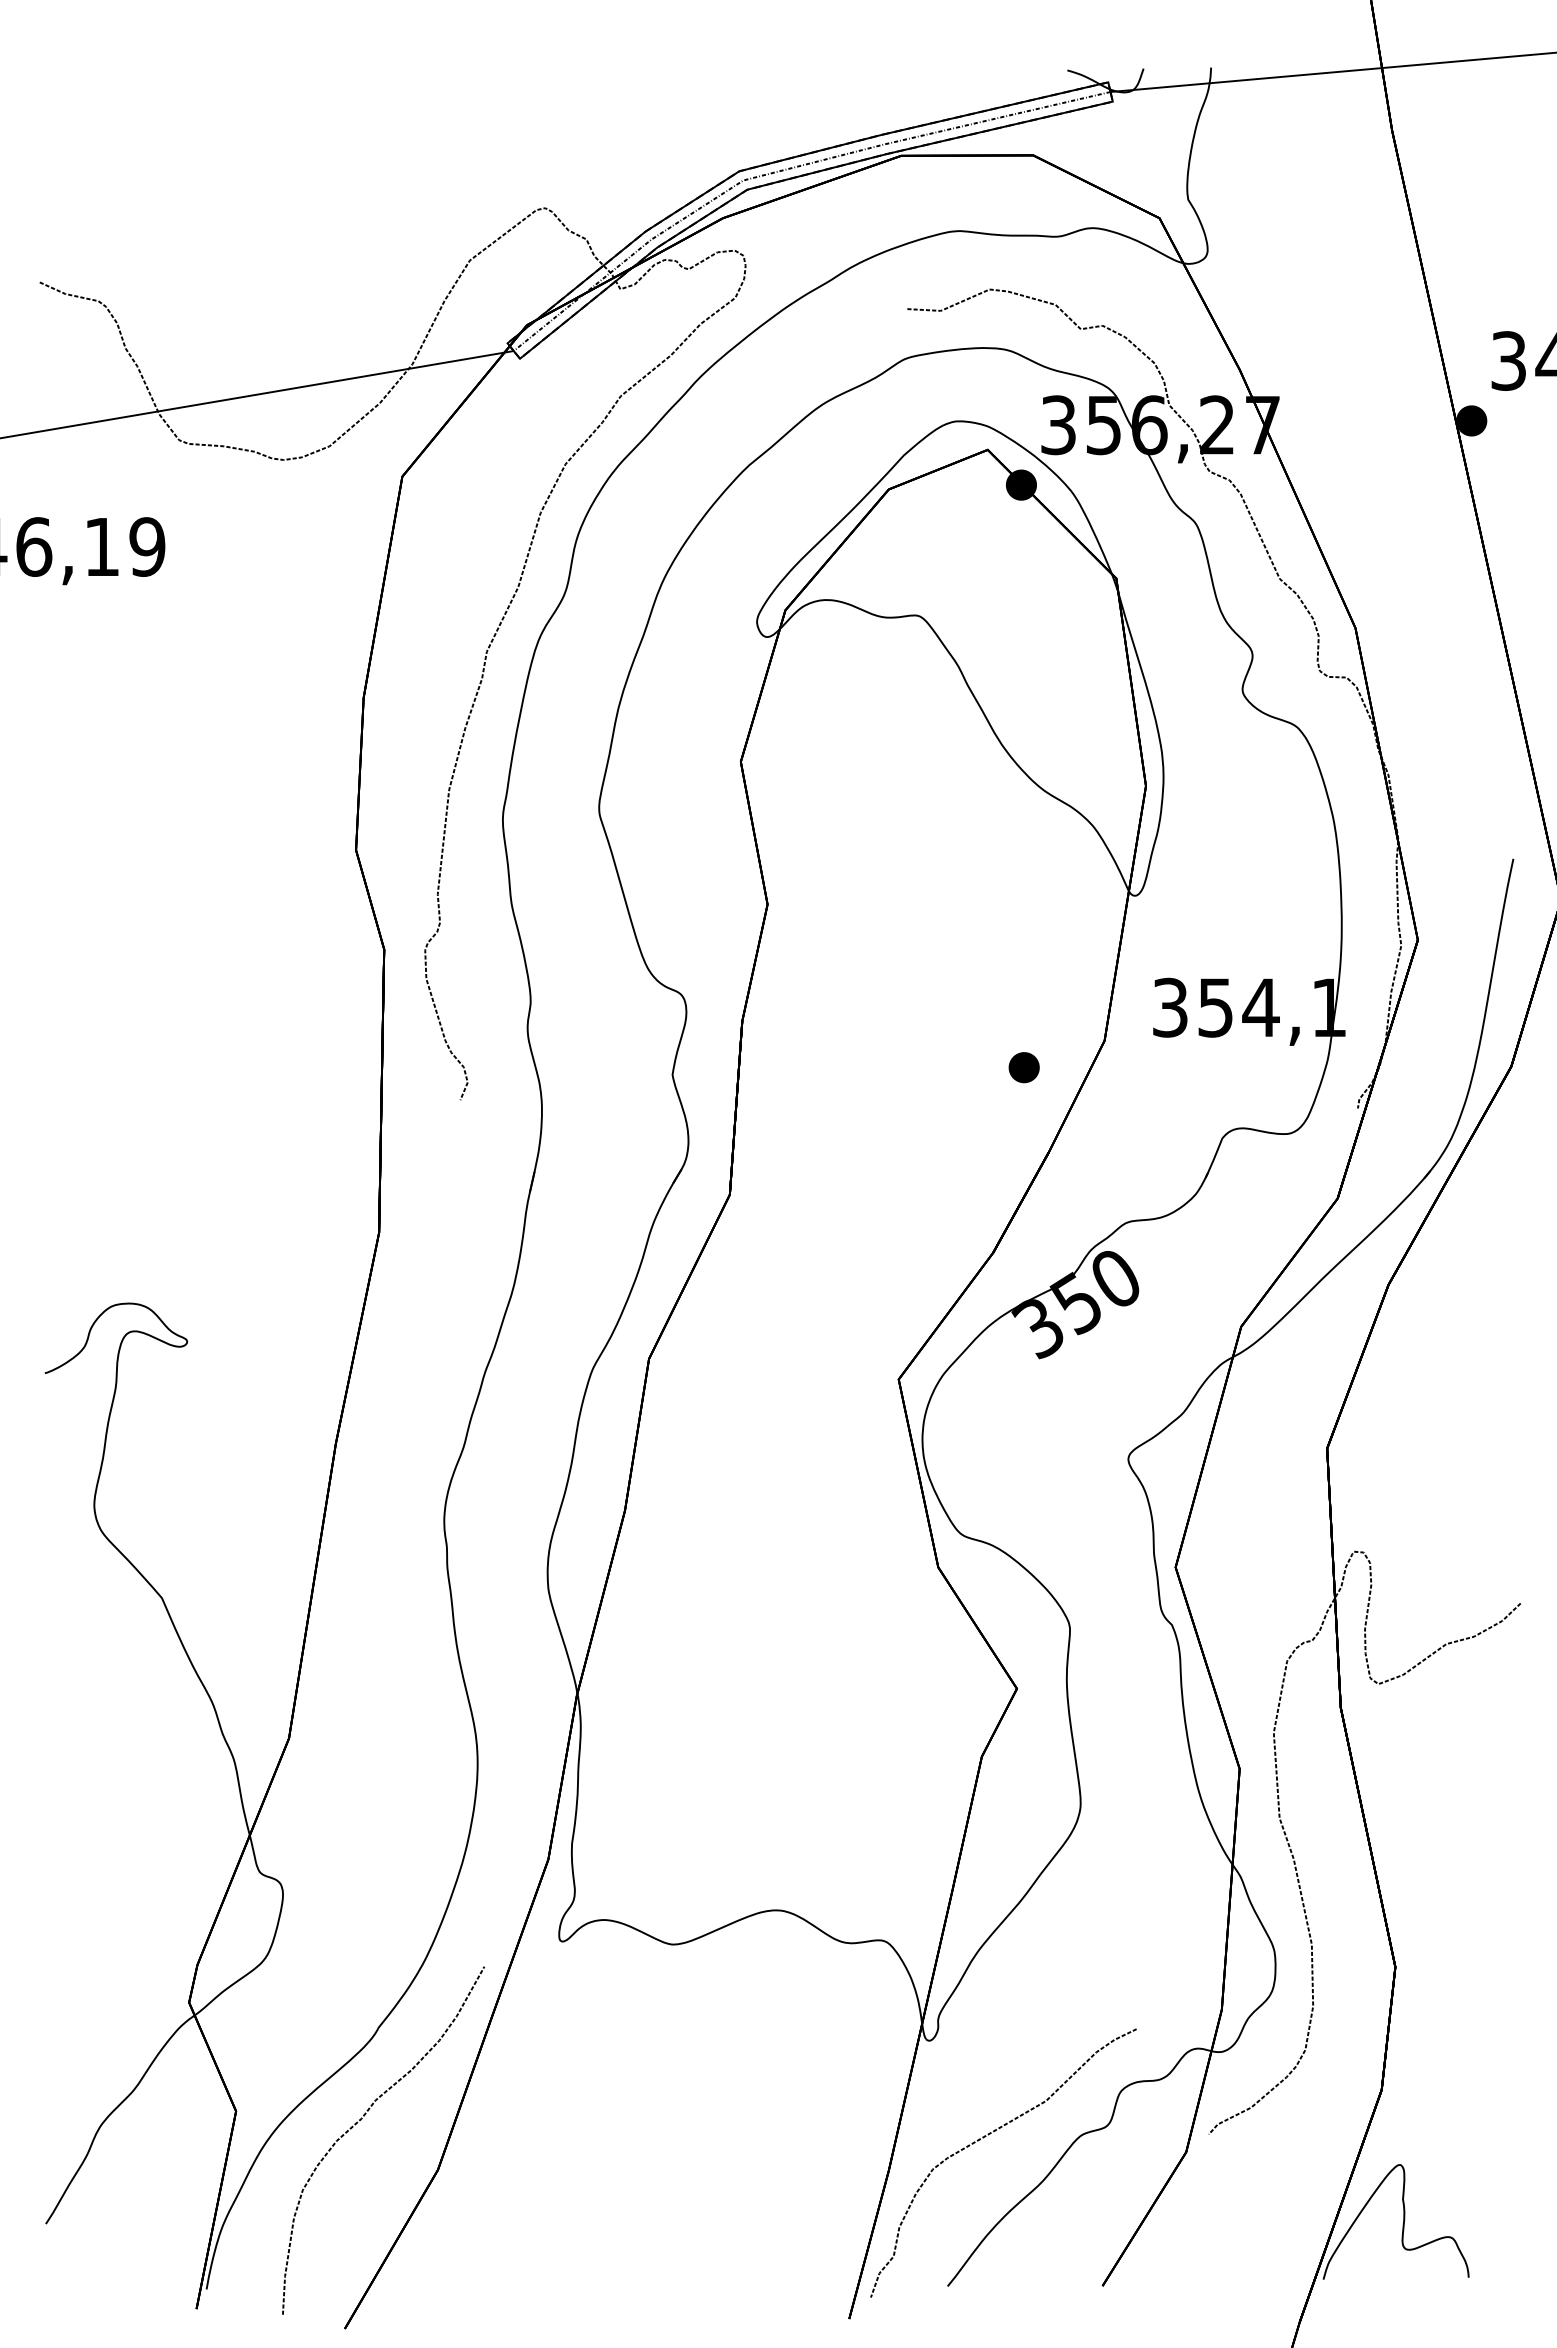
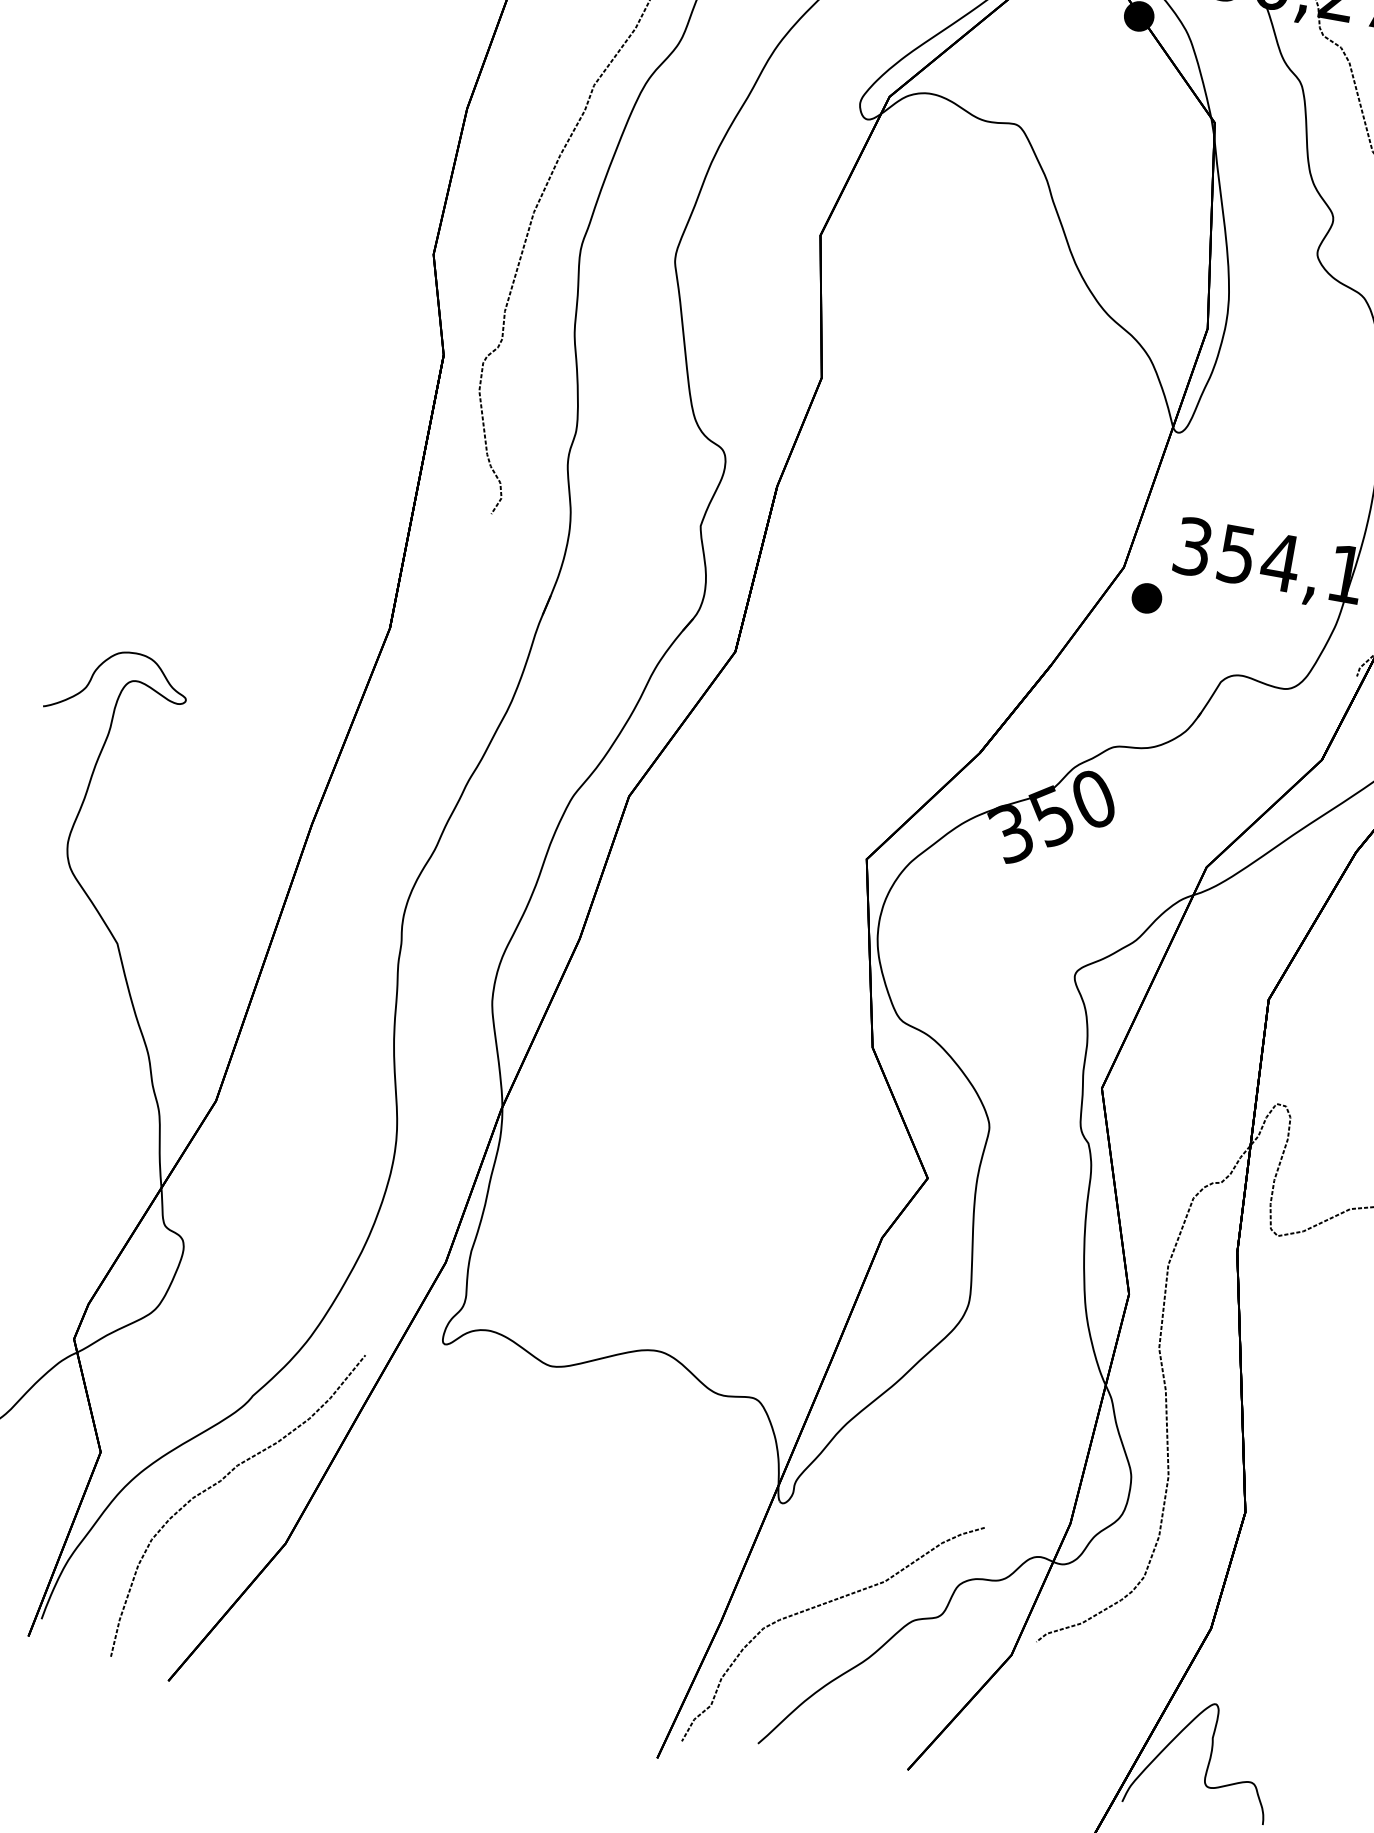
part: (1023, 1067) -> (1146, 598), moved

